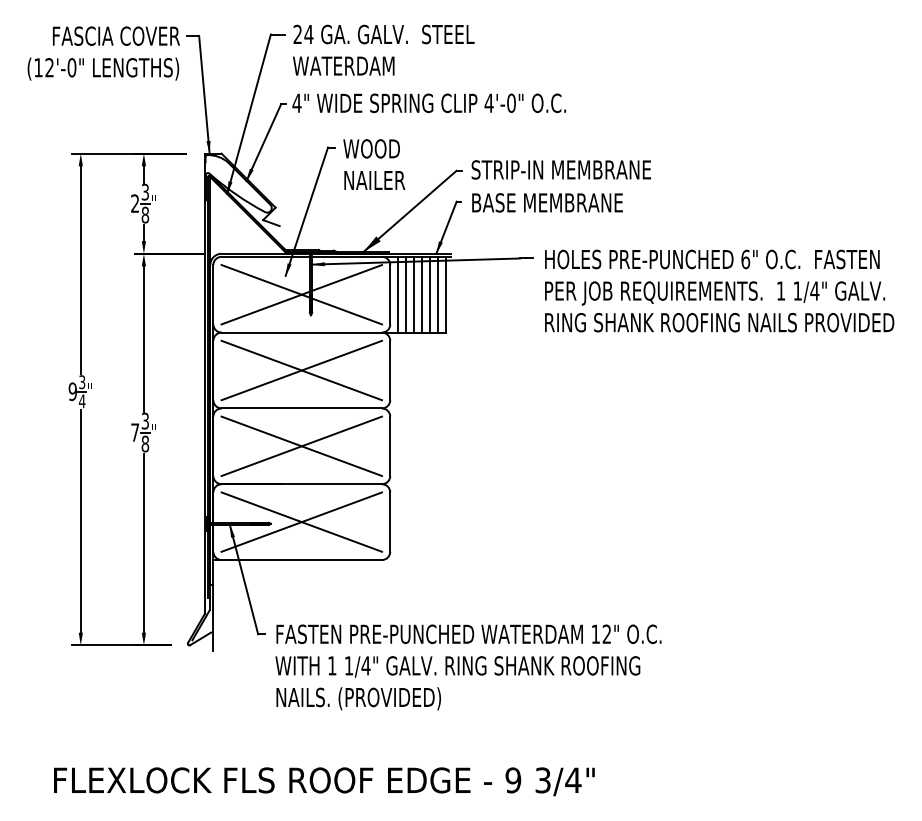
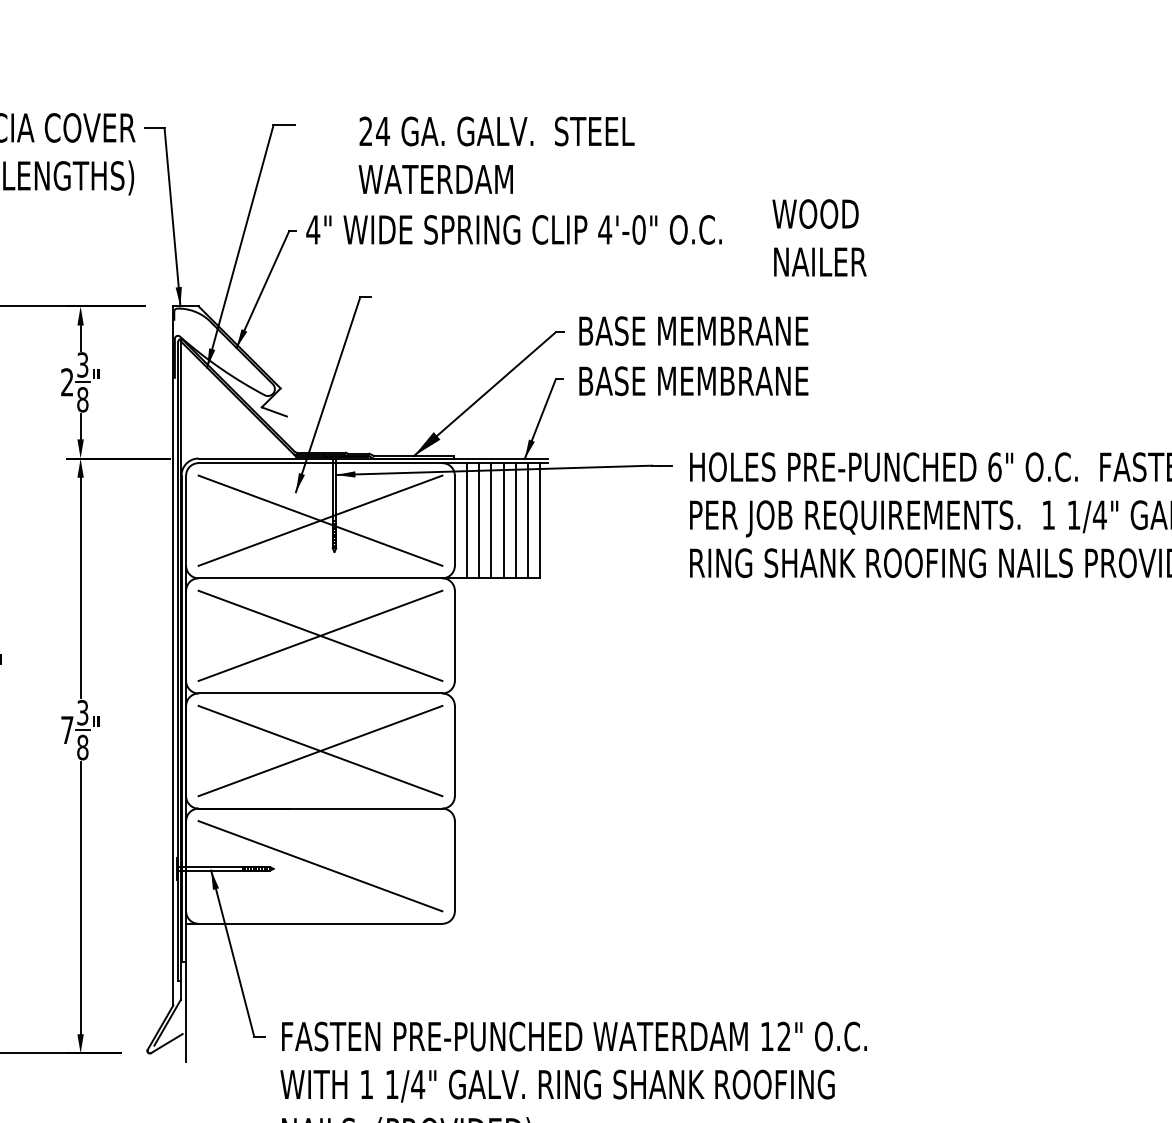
text: (383, 49) -> (496, 154), moved
text: (374, 164) -> (819, 237), moved
text: (561, 169) -> (715, 330), STRIP-IN MEMBRANE -> BASE MEMBRANE
line: (301, 521) -> (320, 865), removed

